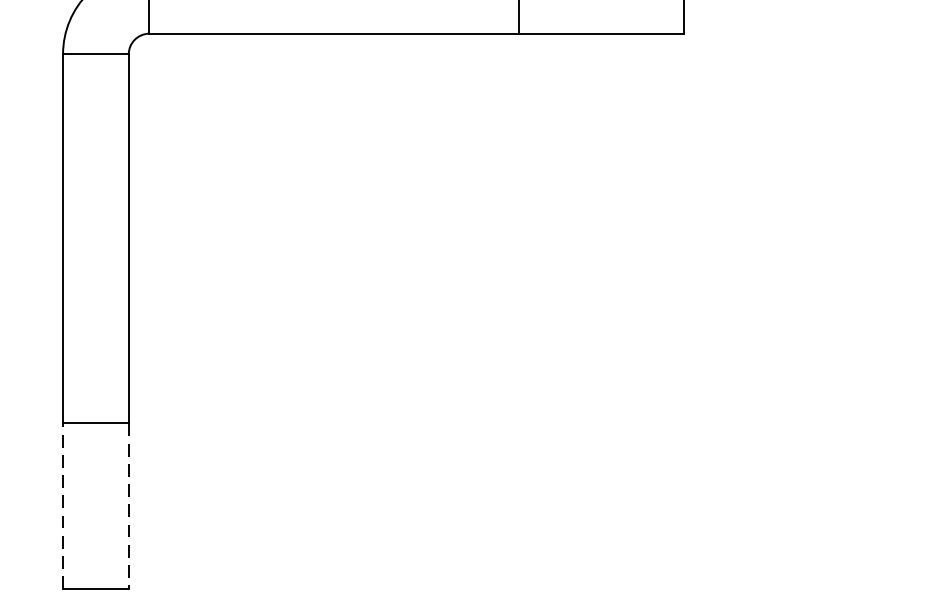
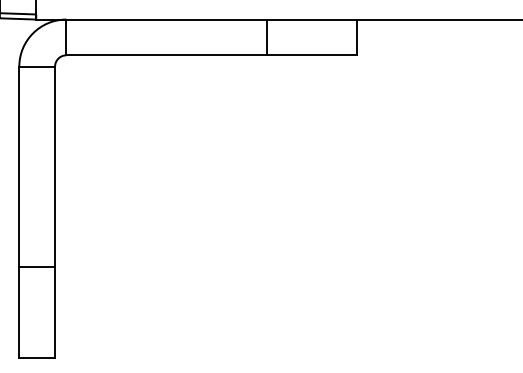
line: (63, 506) -> (19, 312), dashed -> solid
line: (129, 506) -> (55, 312), dashed -> solid

